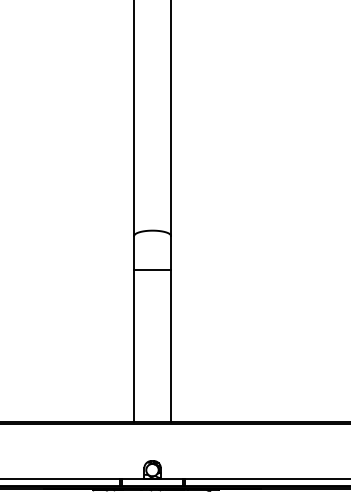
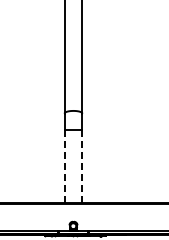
line: (133, 346) -> (64, 166), solid -> dashed
line: (171, 346) -> (82, 166), solid -> dashed

